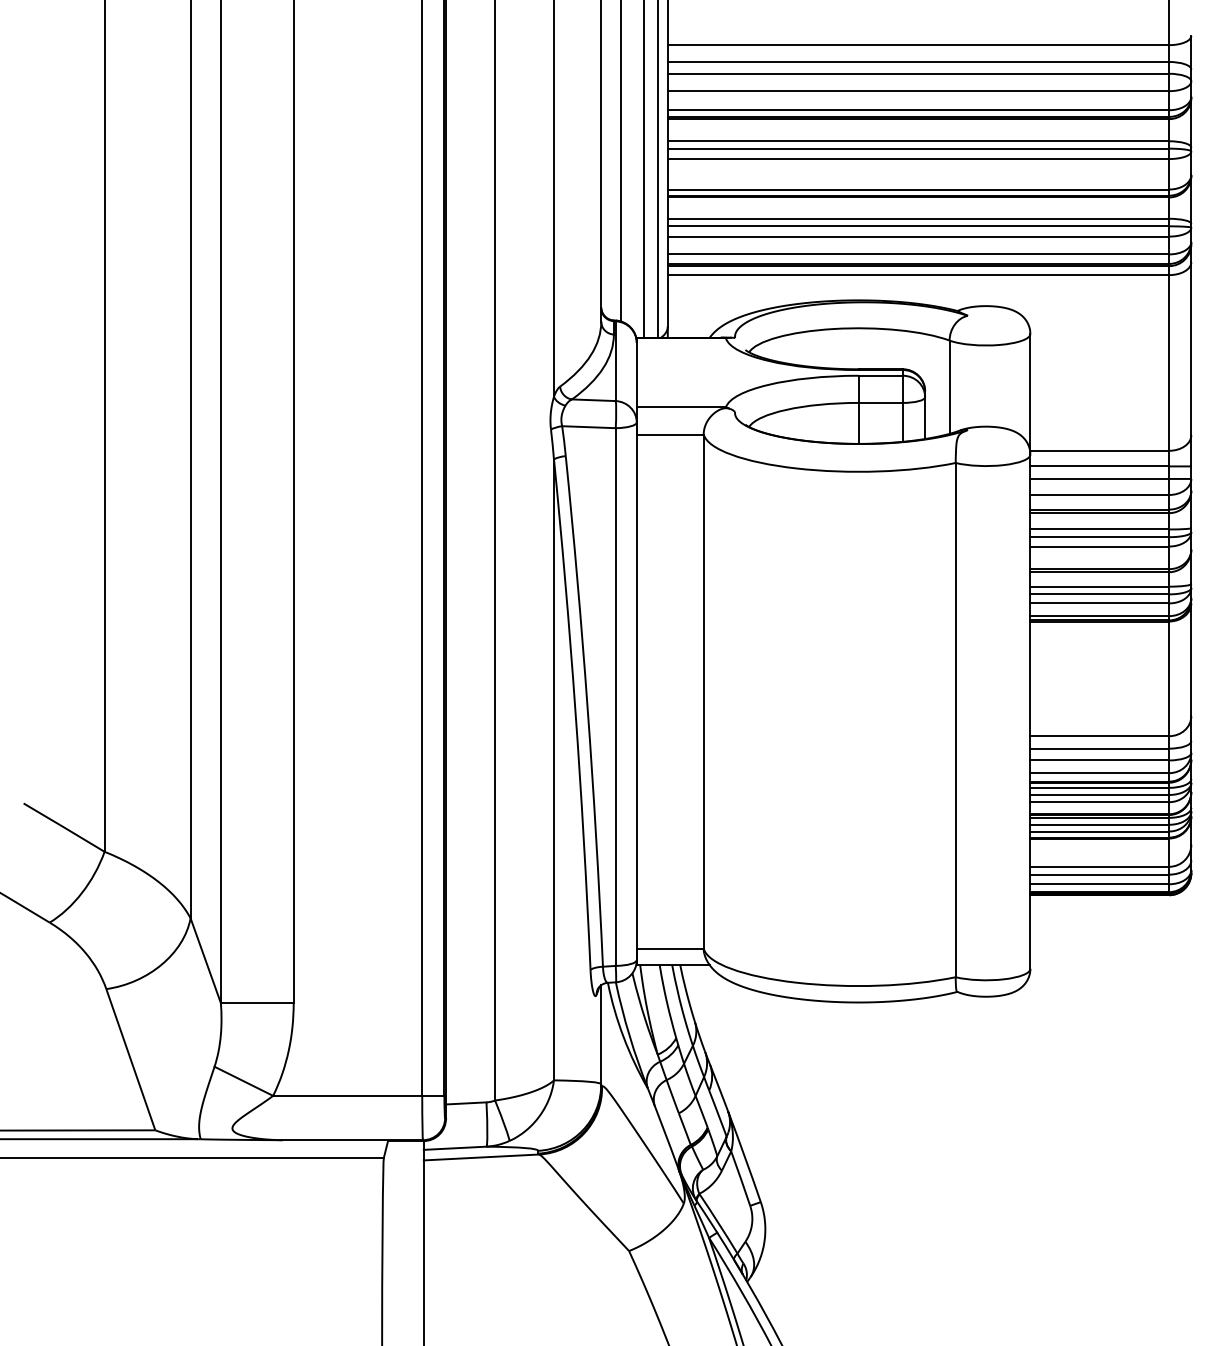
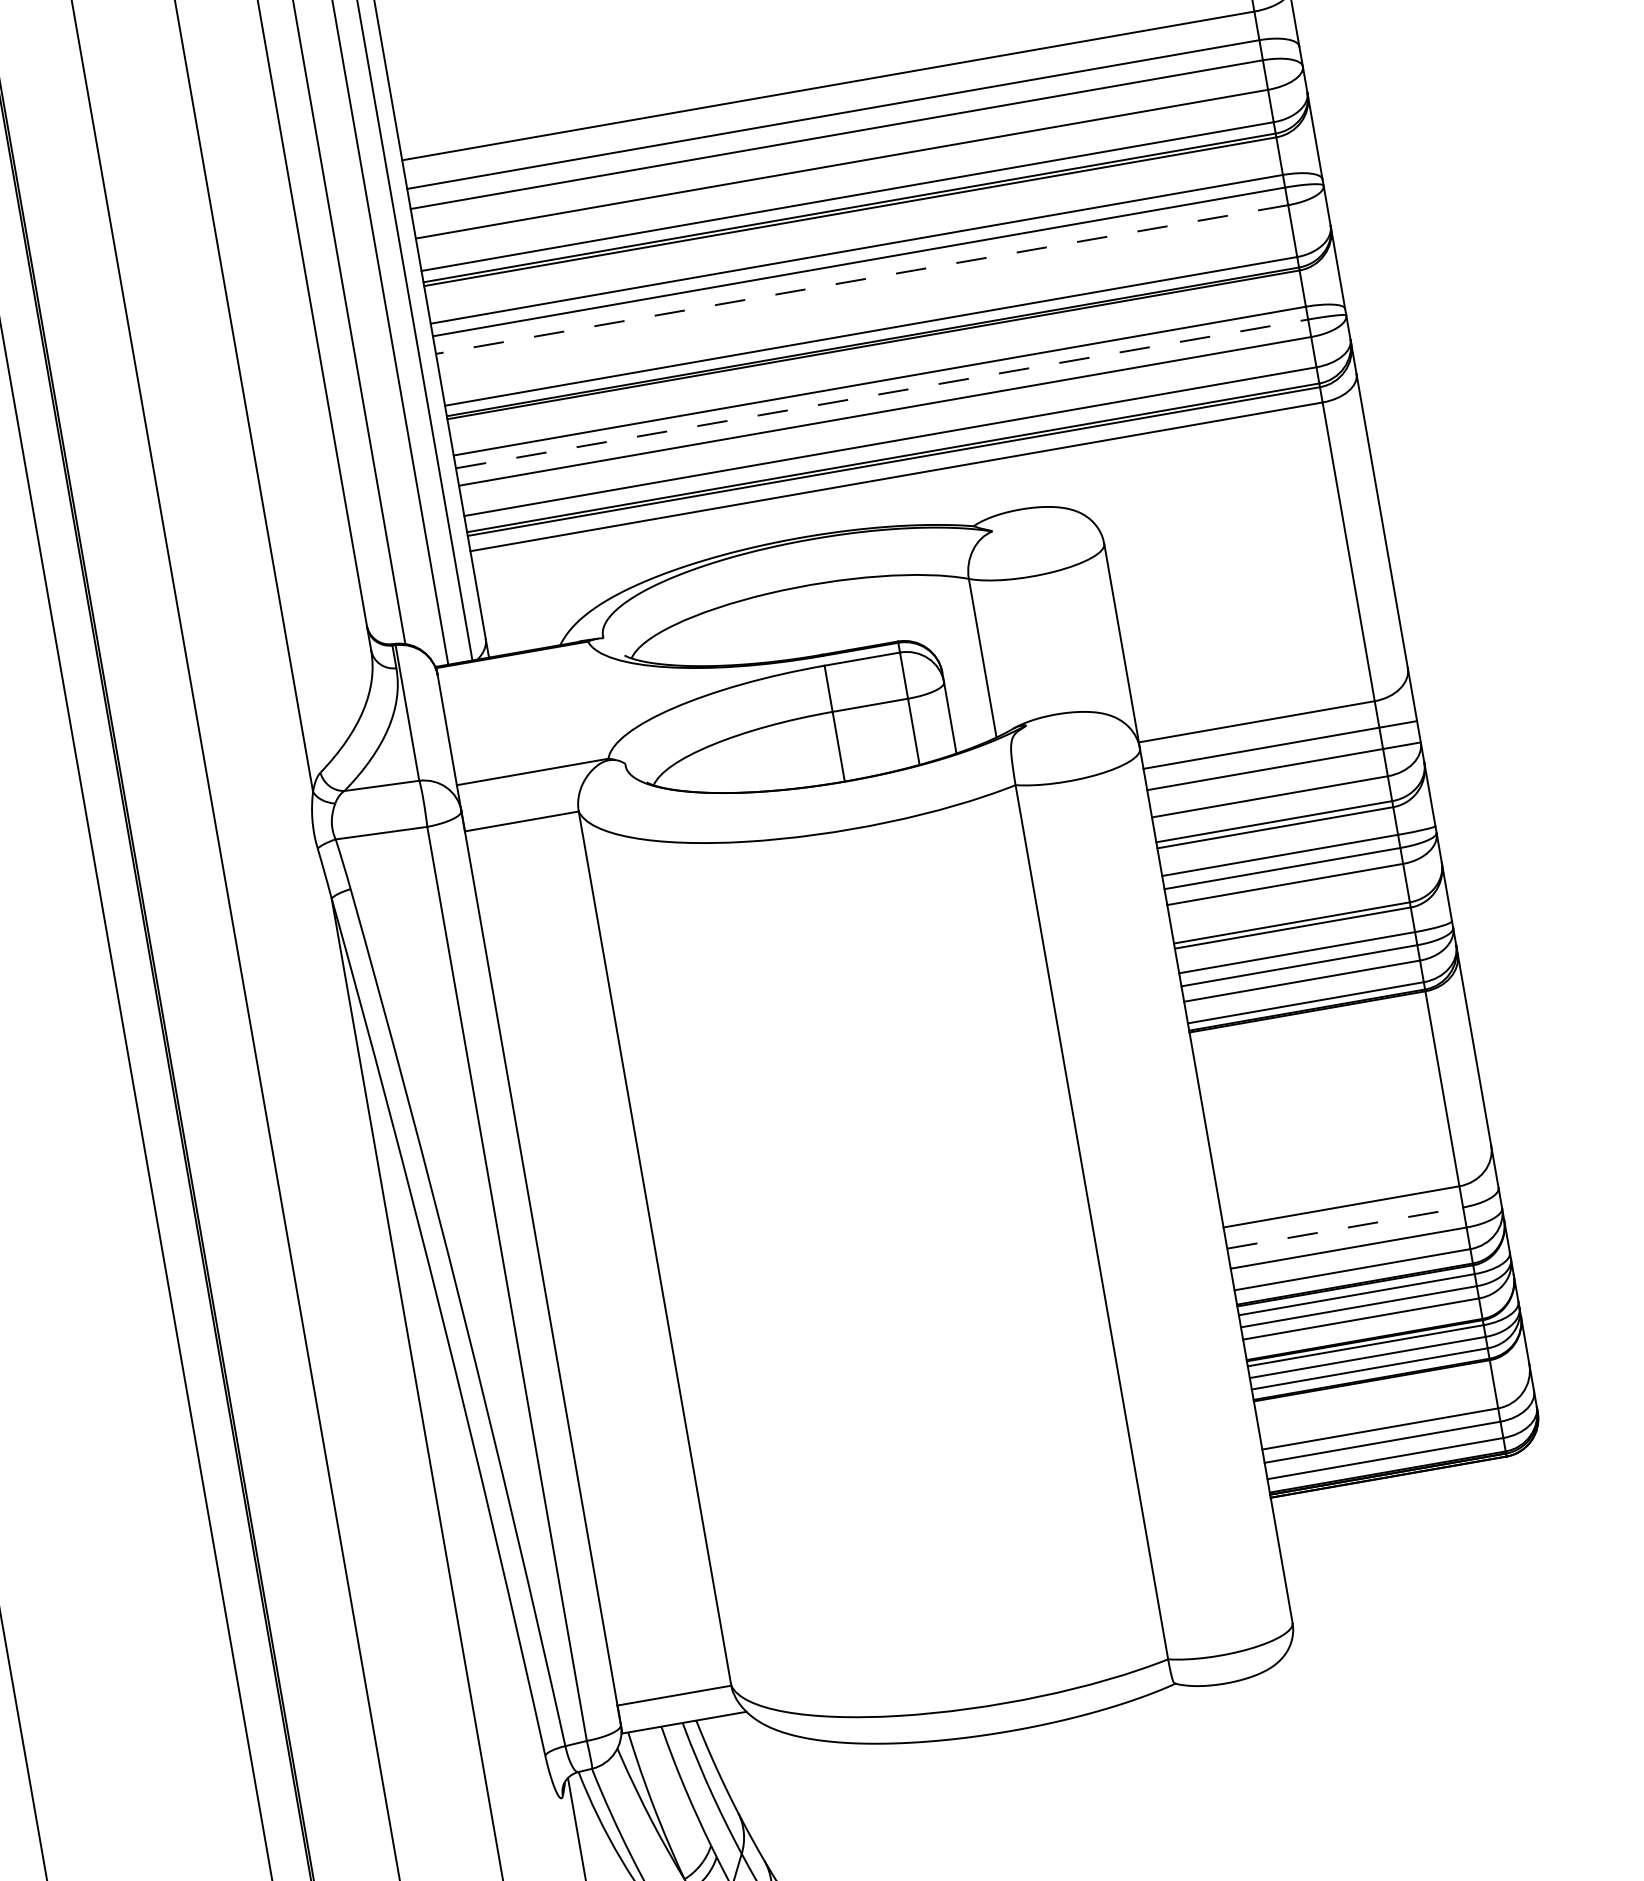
line: (918, 159) -> (862, 280), solid -> dashed
line: (918, 226) -> (882, 394), solid -> dashed
line: (1100, 748) -> (1346, 1227), solid -> dashed

